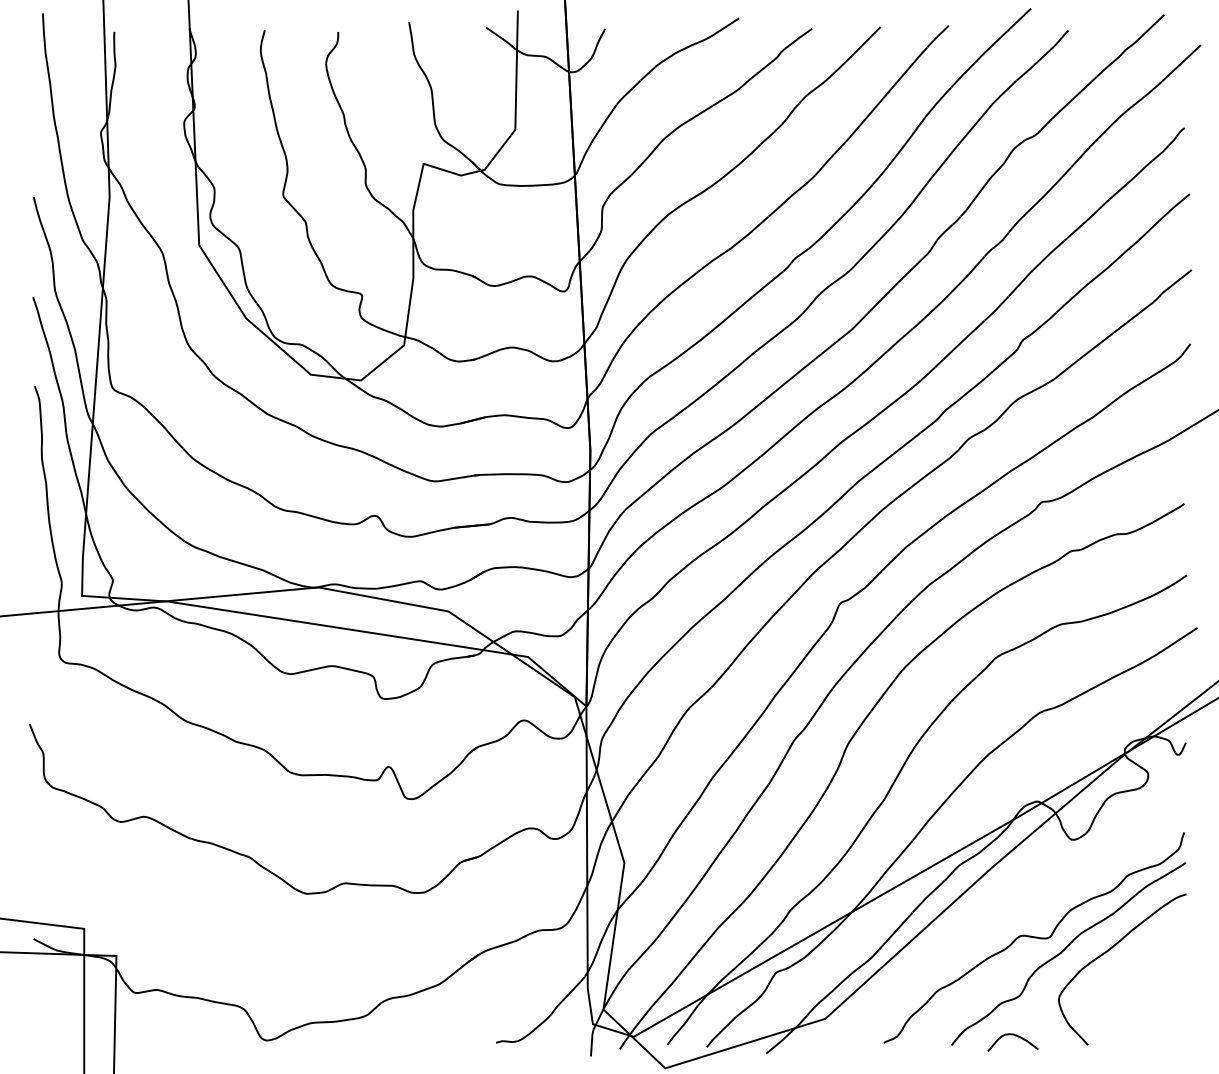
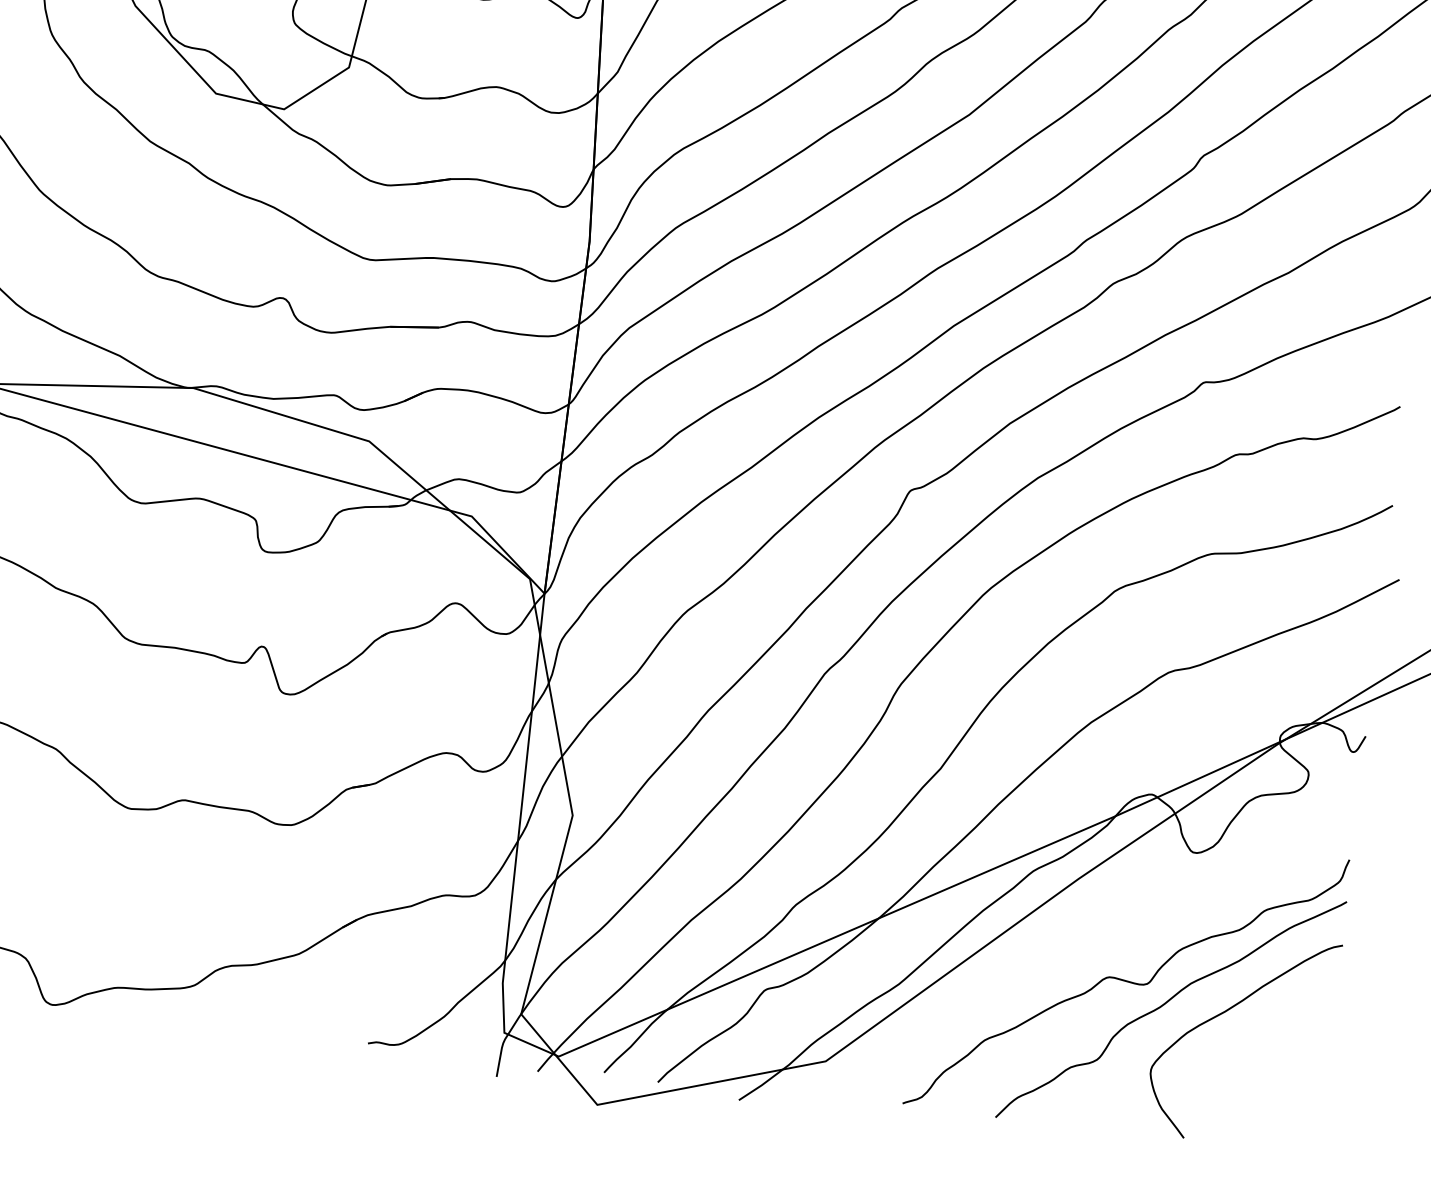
curve: (1015, 1036) -> (1085, 1115), removed

